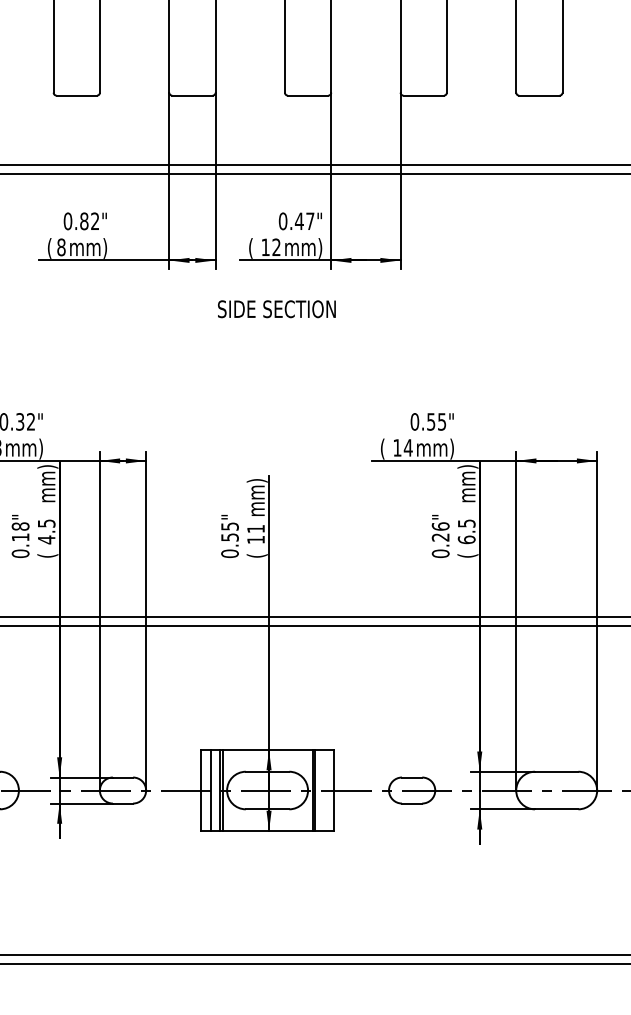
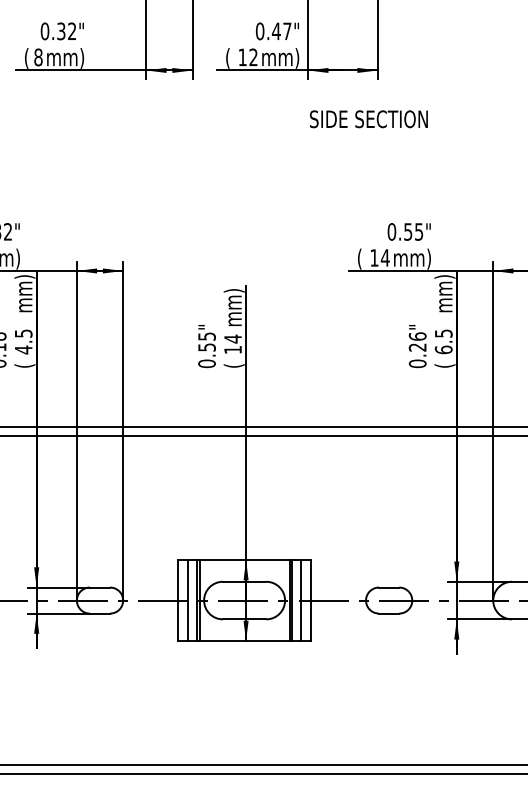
text: (84, 221) -> (61, 31), 0.82" -> 0.32"
text: (276, 309) -> (368, 119), moved
text: (255, 528) -> (232, 338), 11 -> 14
line: (324, 790) -> (301, 600), added

